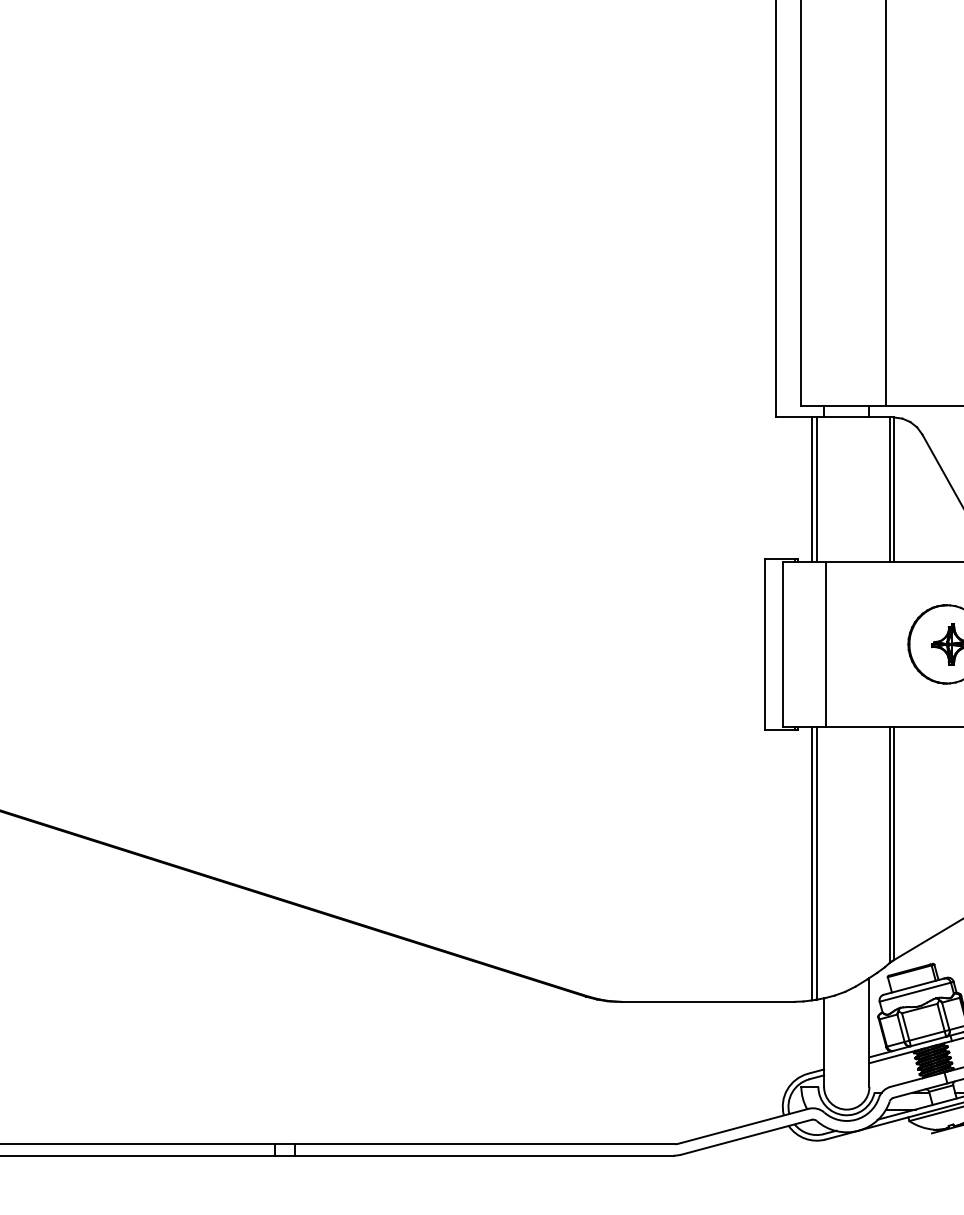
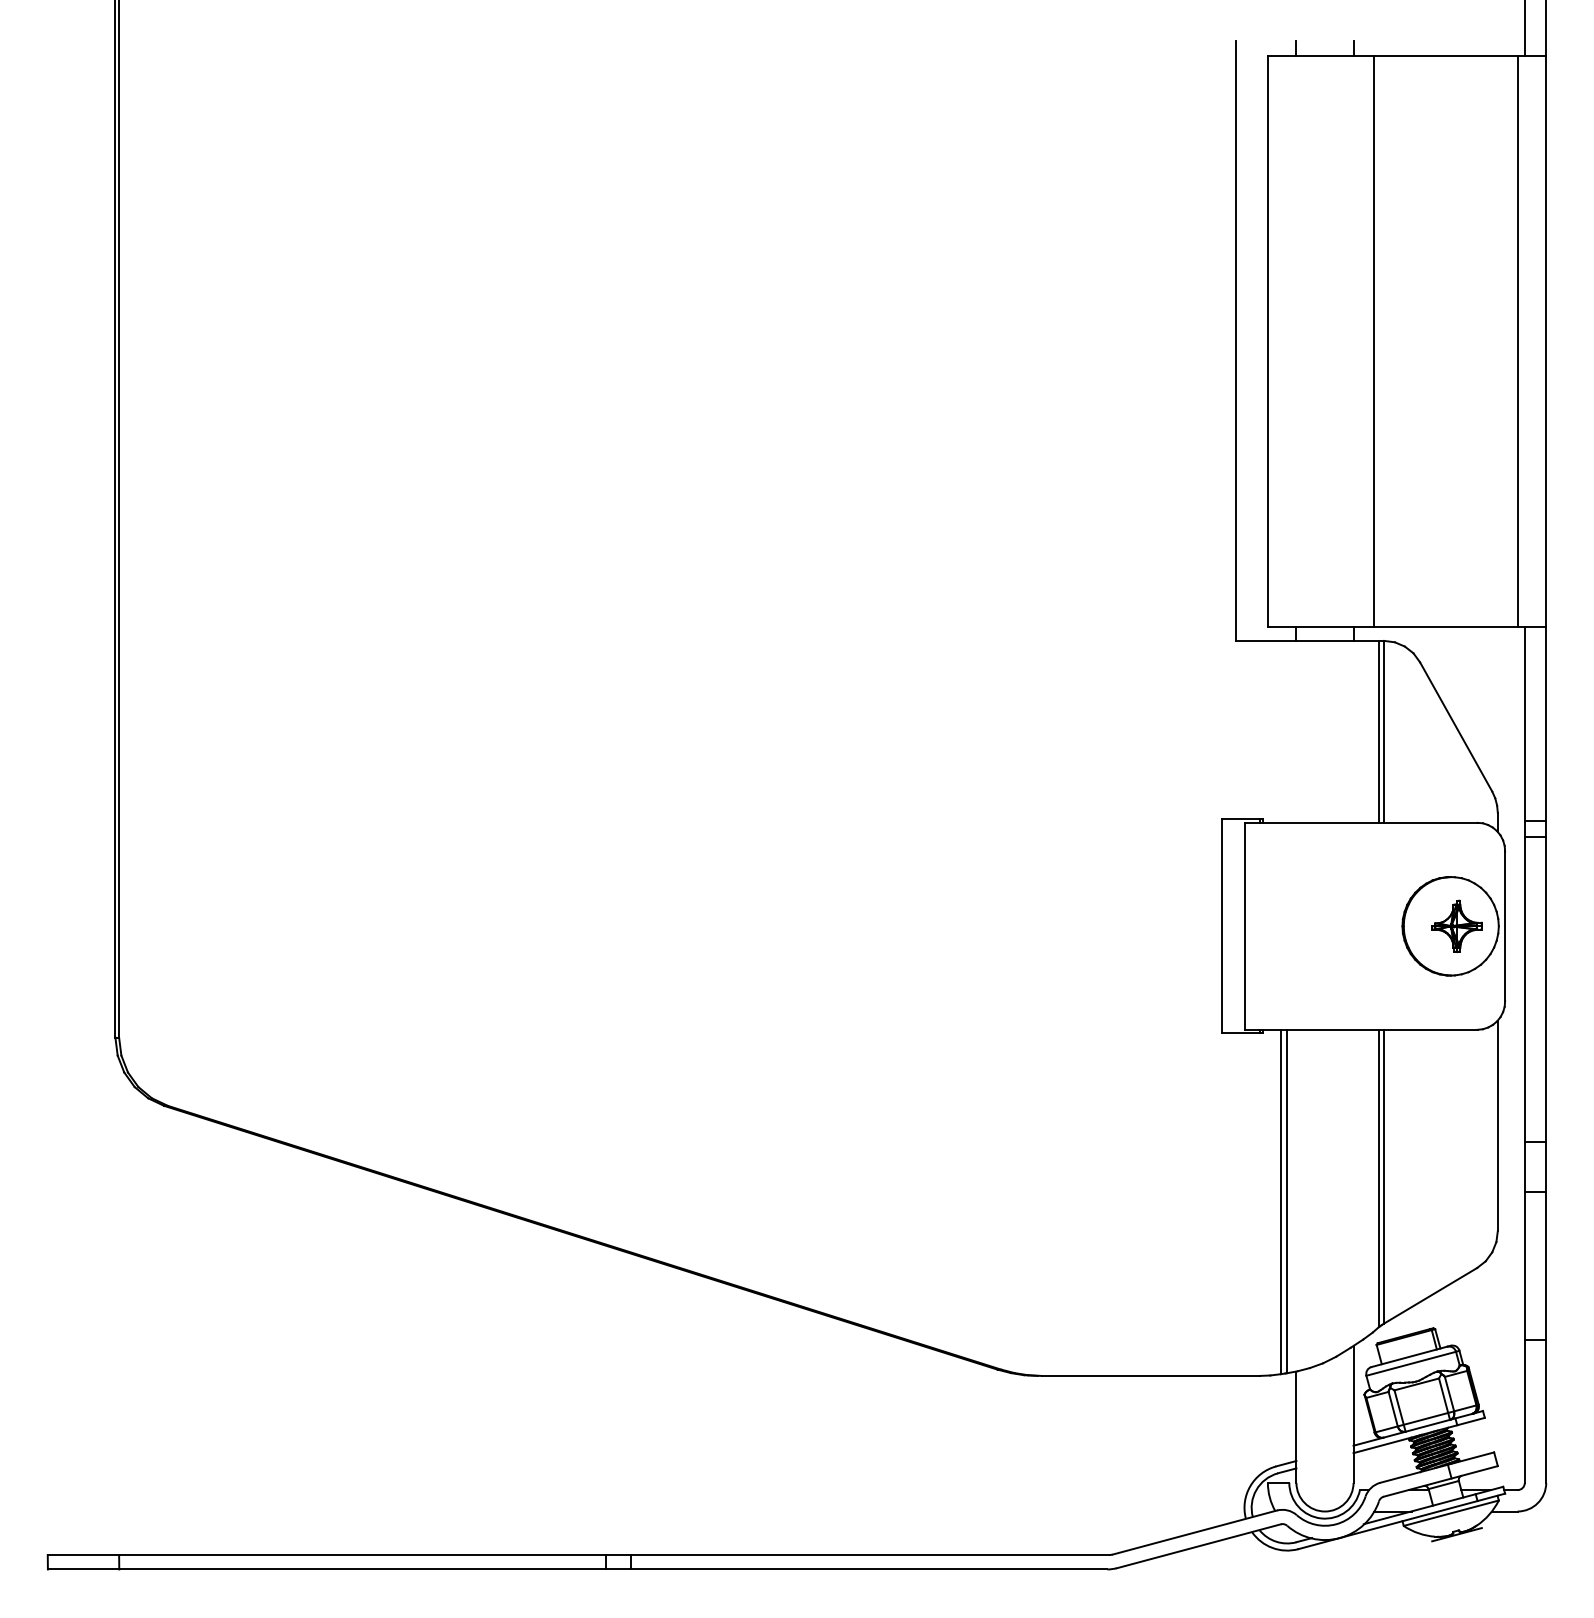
line: (811, 489) -> (1280, 731), removed
line: (816, 489) -> (1287, 731), removed
line: (825, 643) -> (1298, 925), removed

